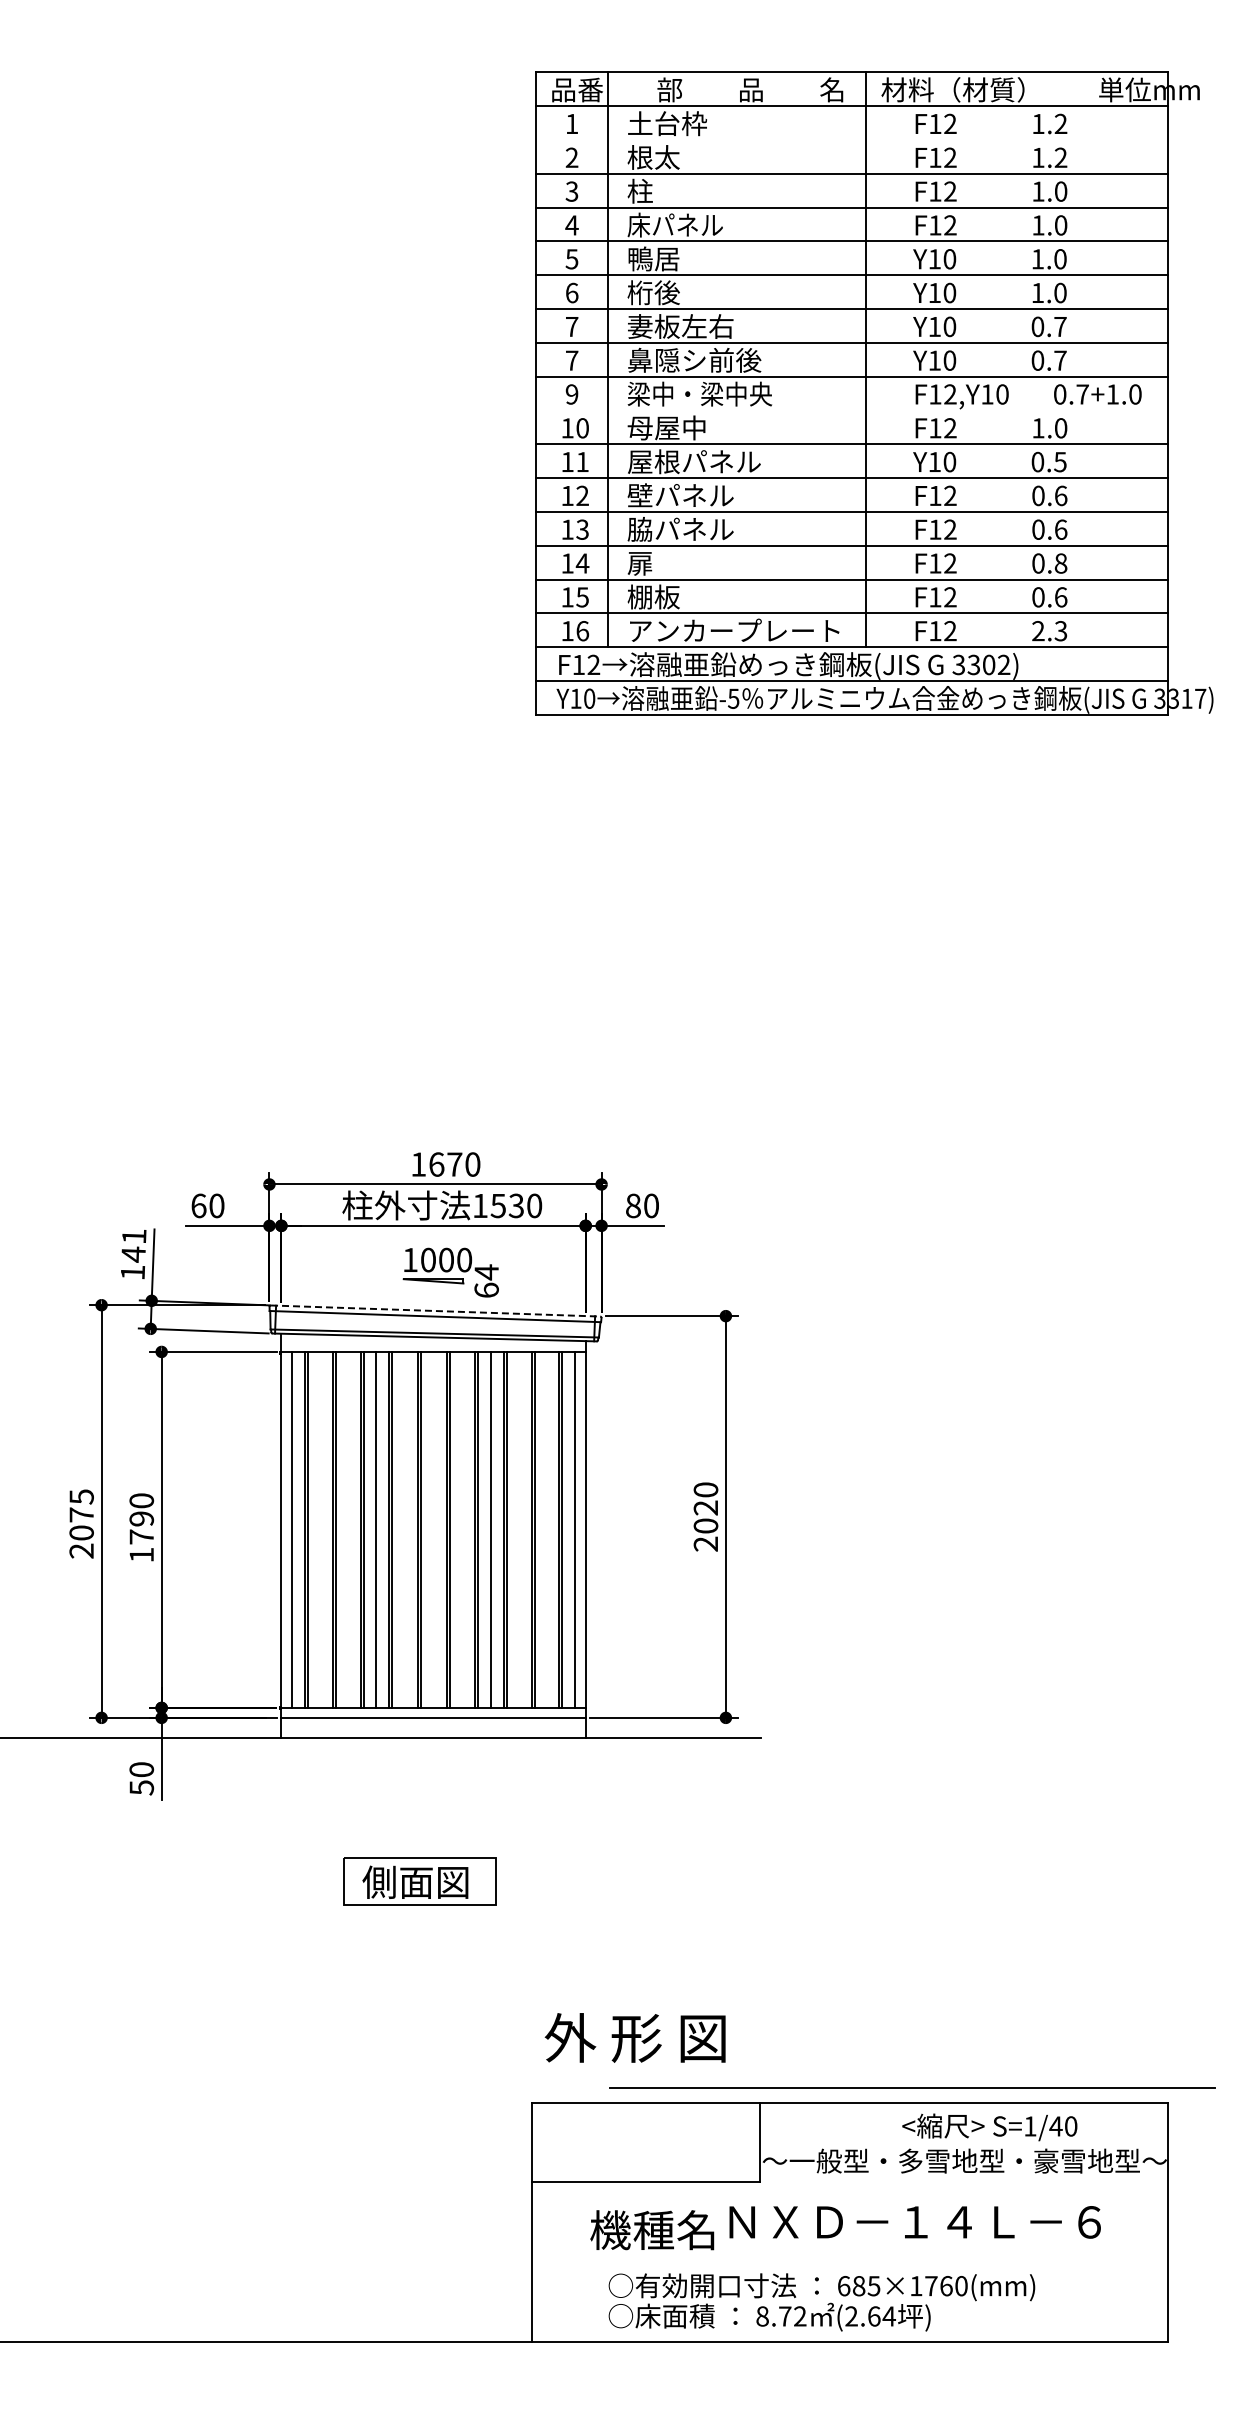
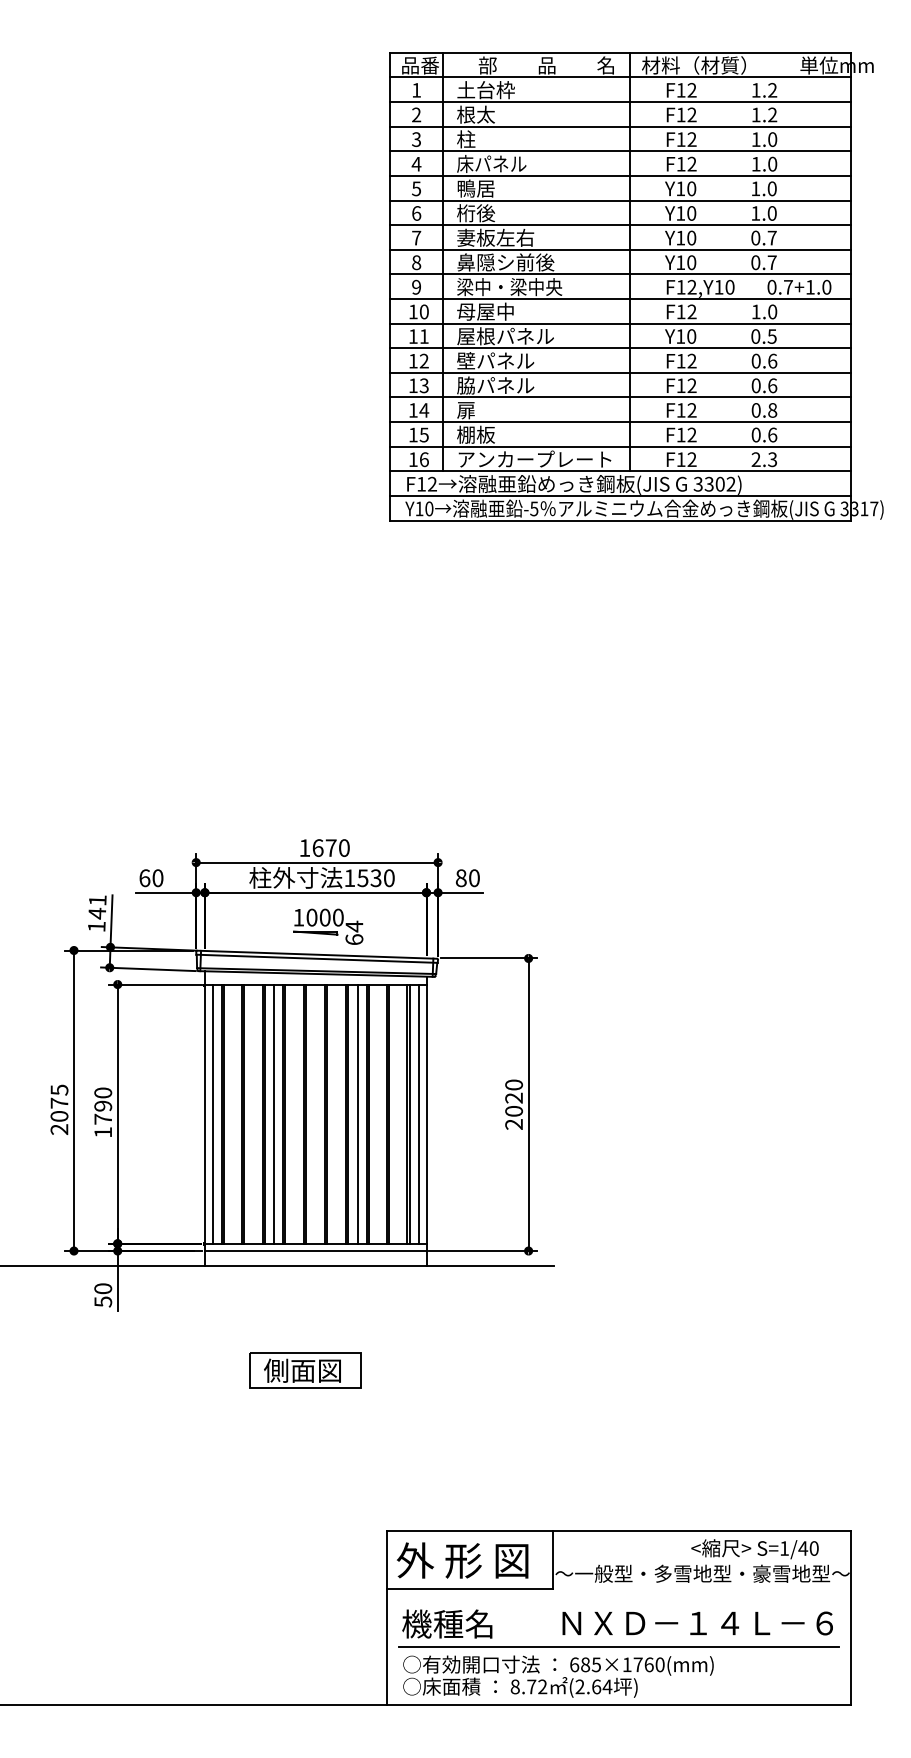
line: (852, 140) -> (620, 102), added
text: (572, 360) -> (416, 262), 7 -> 8
line: (852, 410) -> (620, 298), added
line: (435, 1311) -> (317, 955), dashed -> solid
text: (634, 2037) -> (462, 1560), moved
line: (912, 2087) -> (619, 1646), moved
text: (989, 2127) -> (754, 1549), moved
text: (914, 2222) -> (697, 1623), moved
text: (652, 2230) -> (447, 1624), moved
text: (821, 2302) -> (558, 1676), moved

